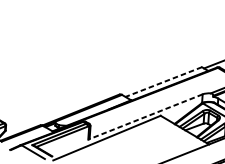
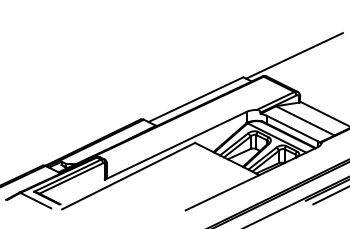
line: (163, 81) -> (195, 99), dashed -> solid
line: (145, 116) -> (175, 145), dashed -> solid

